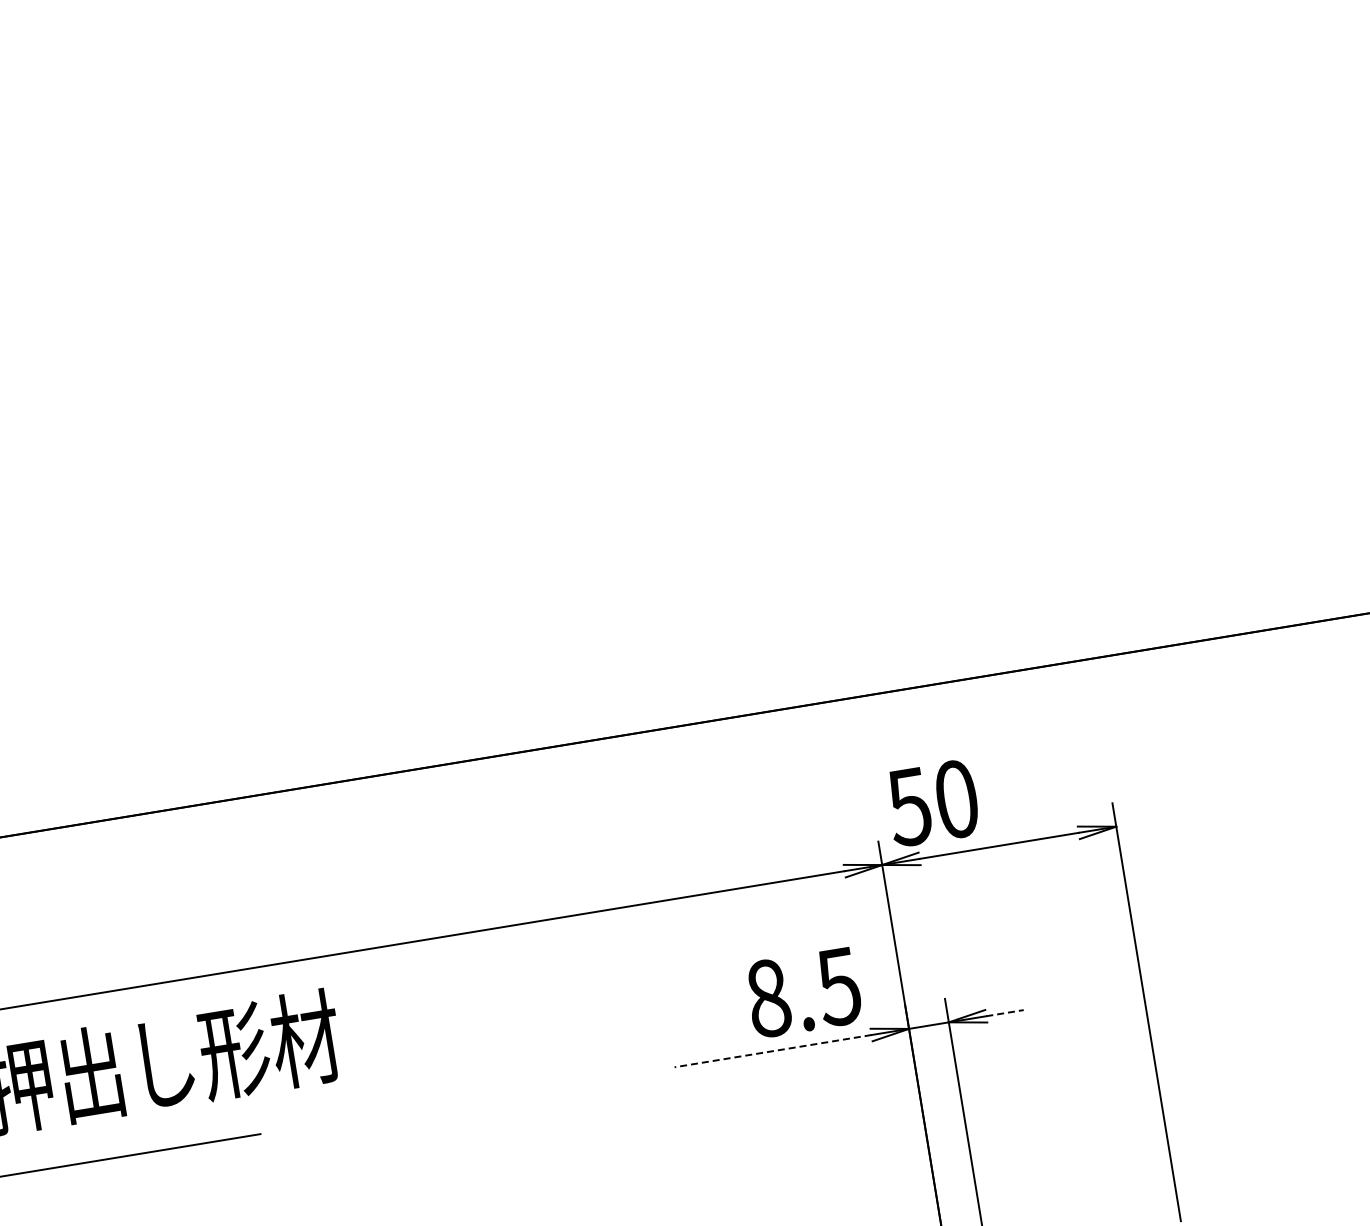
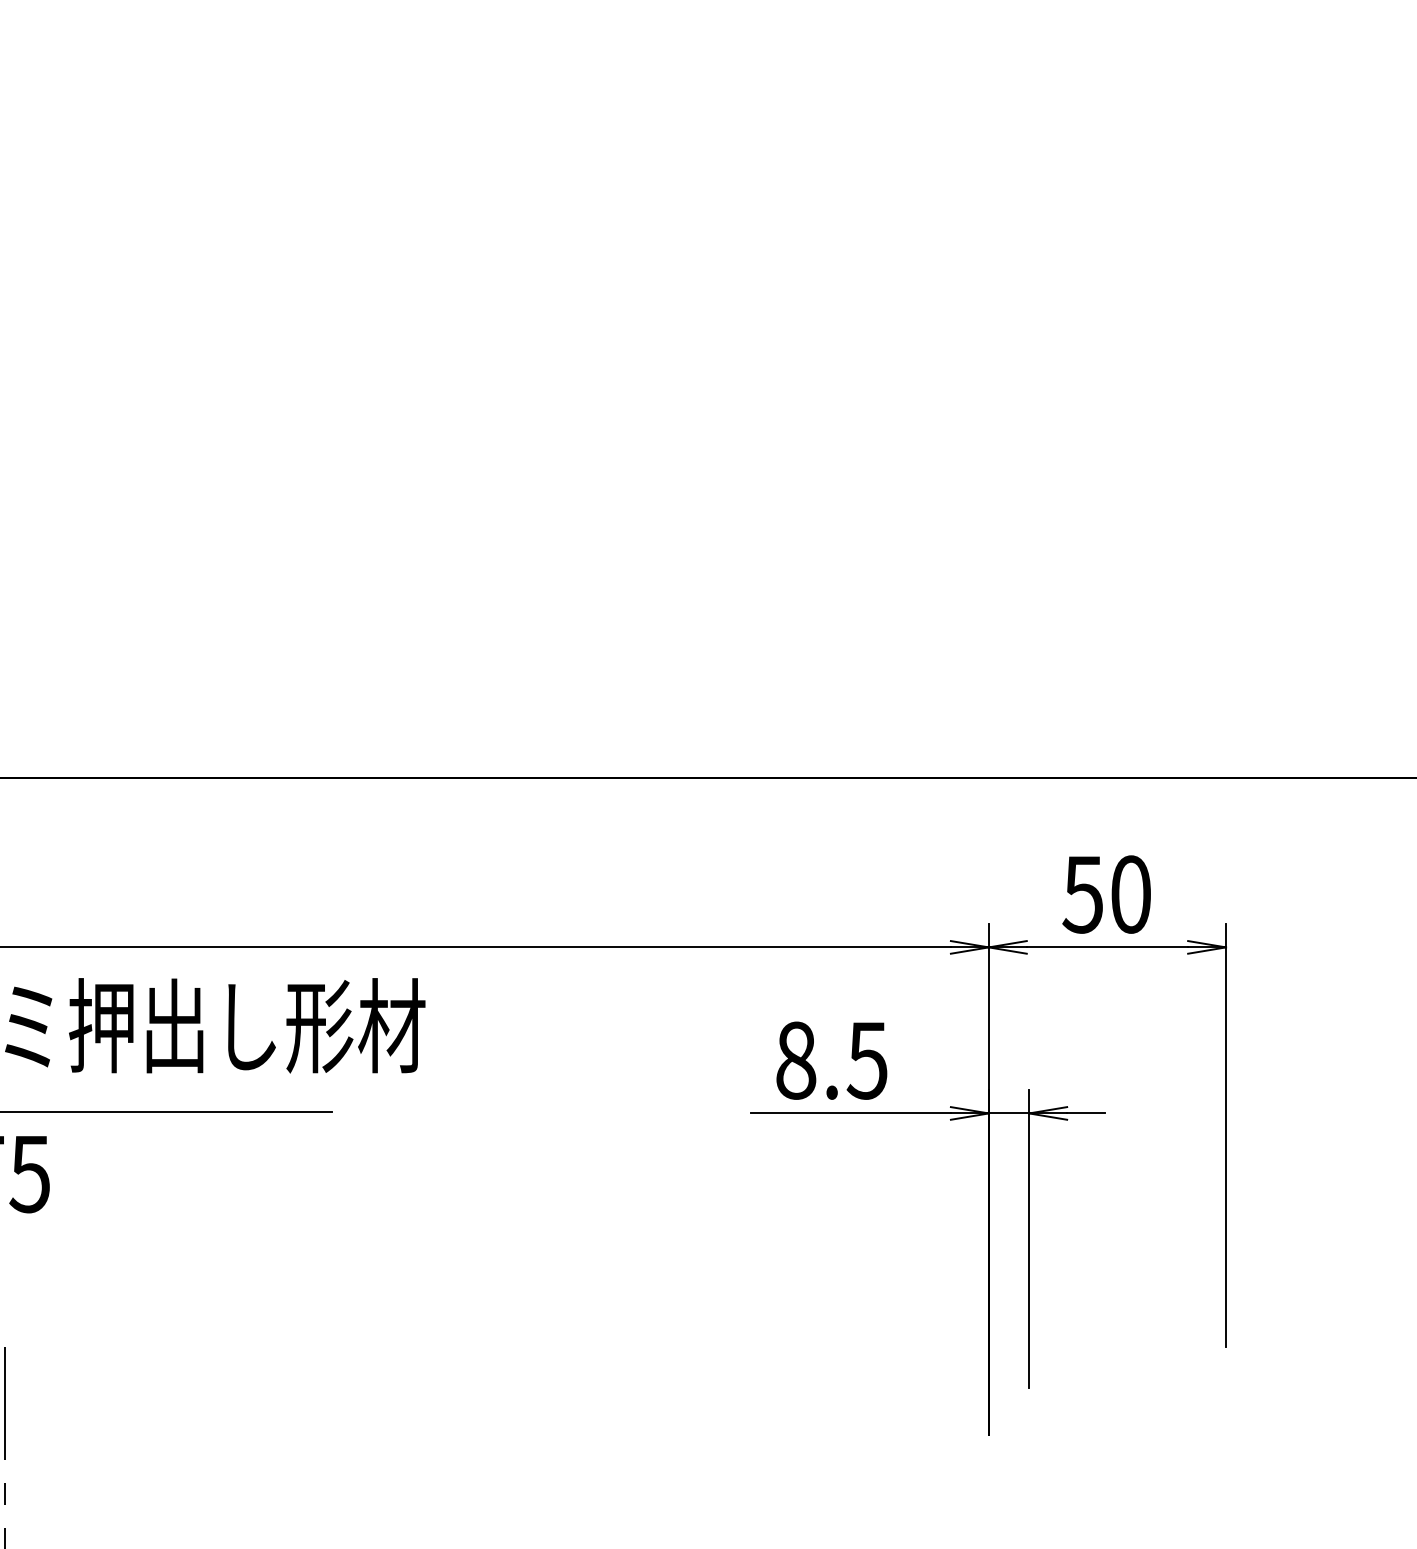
text: (932, 803) -> (1106, 894), moved
text: (803, 992) -> (831, 1060), moved
line: (1005, 1013) -> (1086, 1113), dashed -> solid
line: (773, 1051) -> (851, 1113), dashed -> solid

